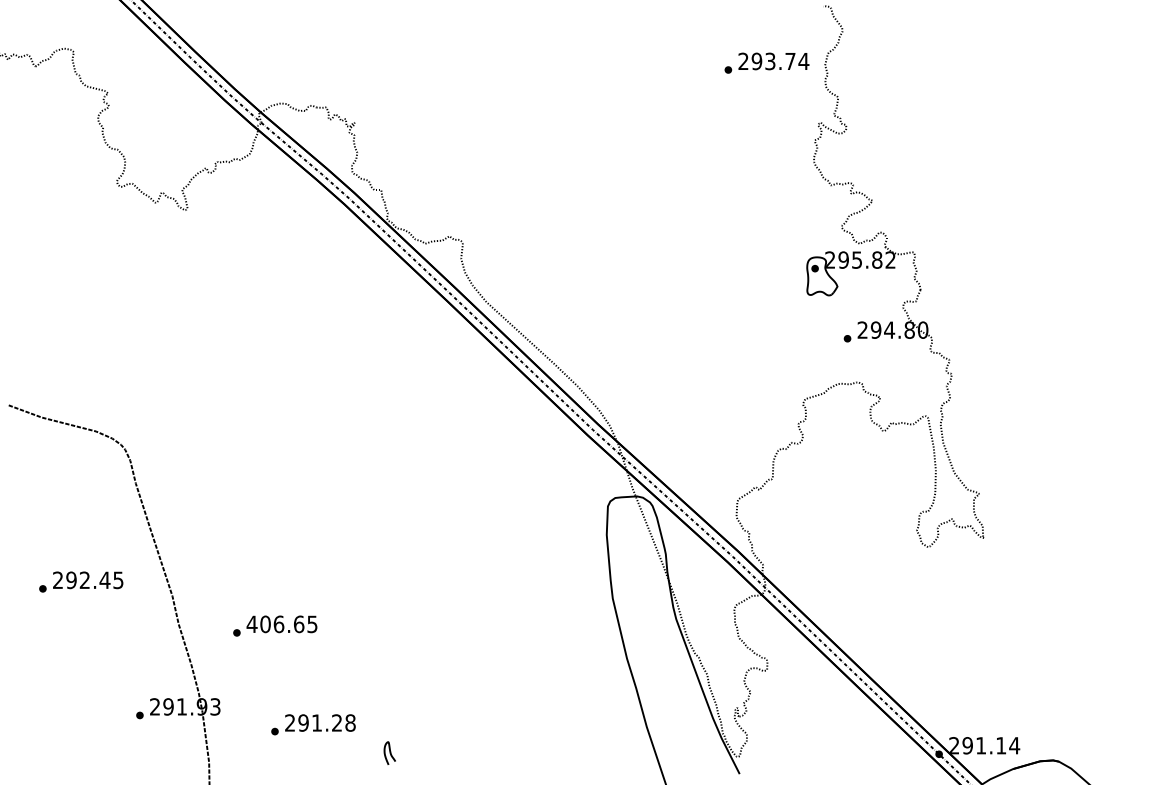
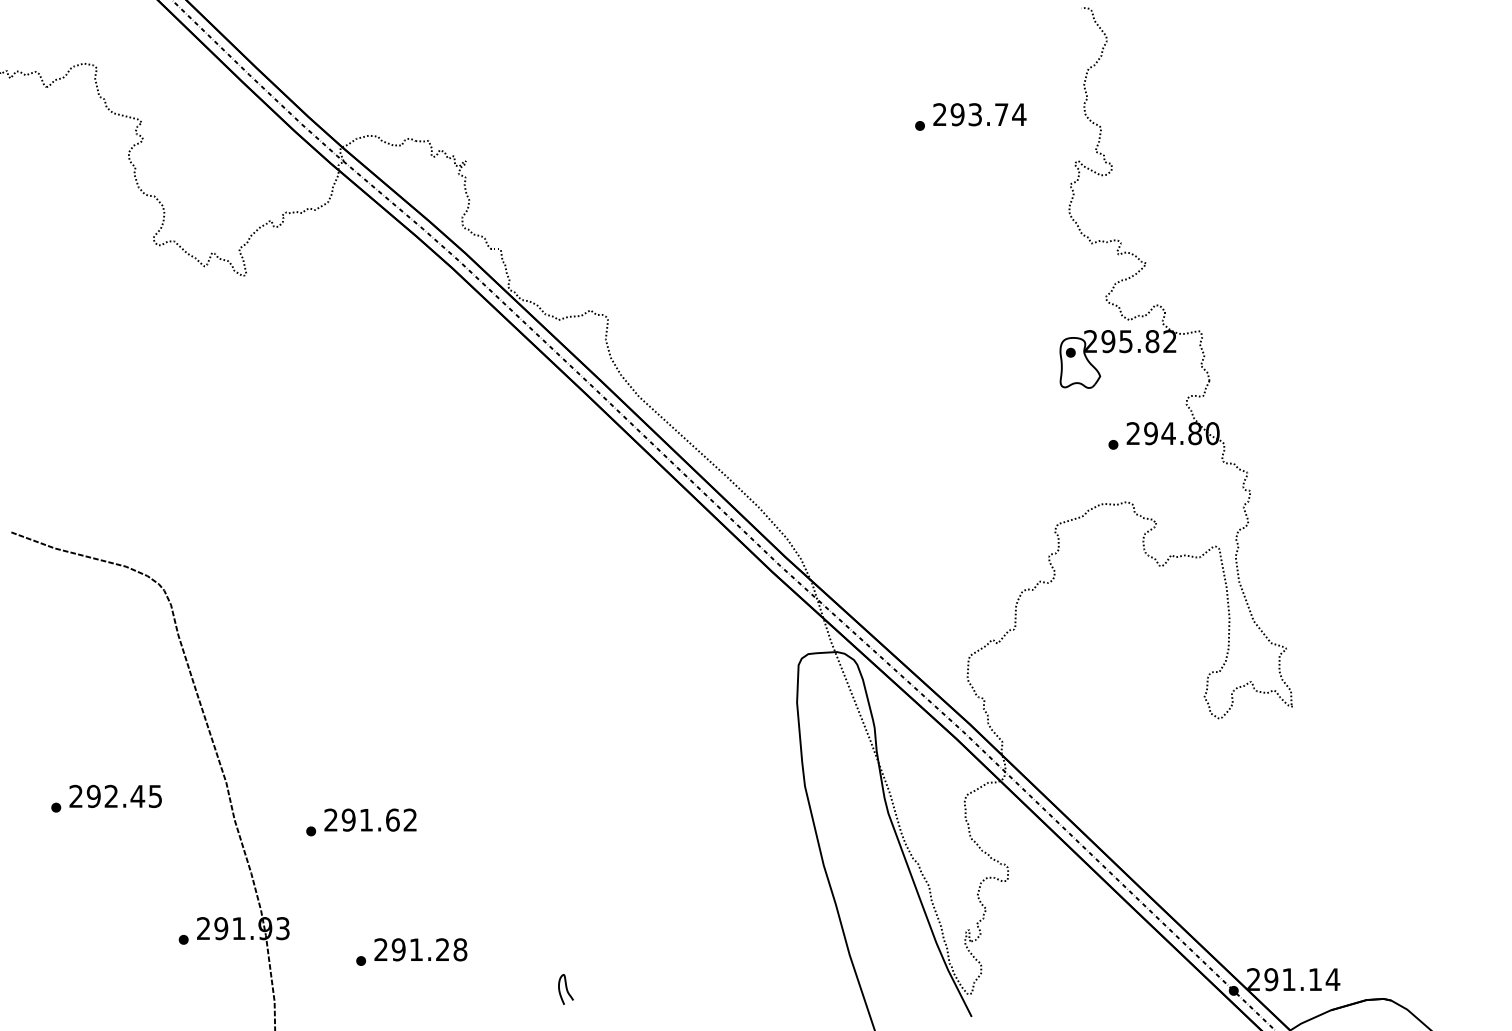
text: (766, 62) -> (970, 116), moved
text: (81, 581) -> (106, 797), moved
text: (281, 624) -> (369, 820), 406.65 -> 291.62
curve: (389, 752) -> (565, 988), moved

